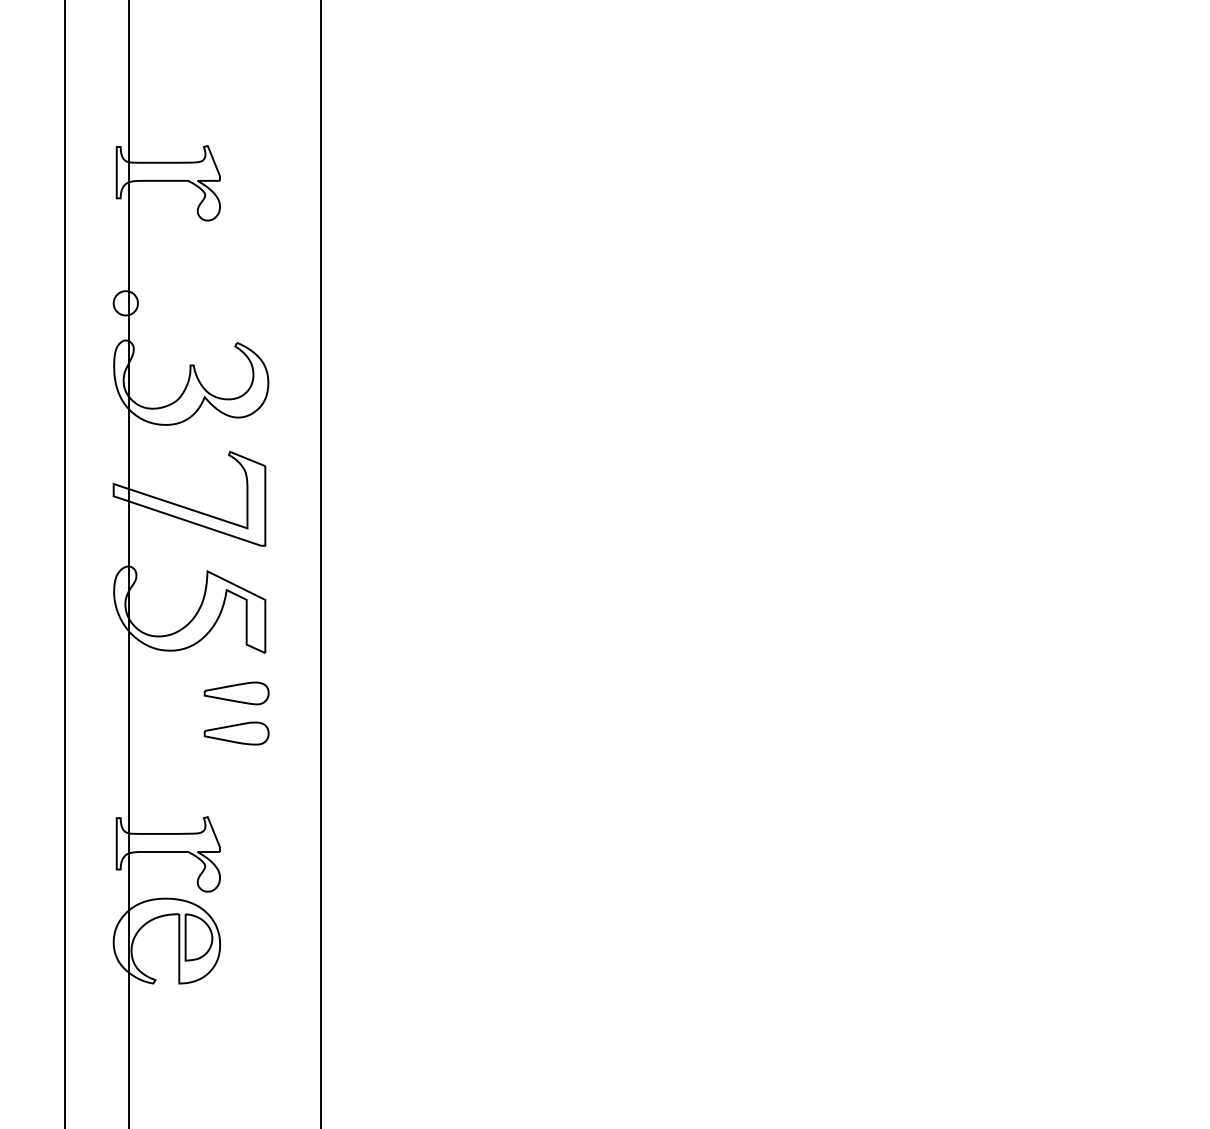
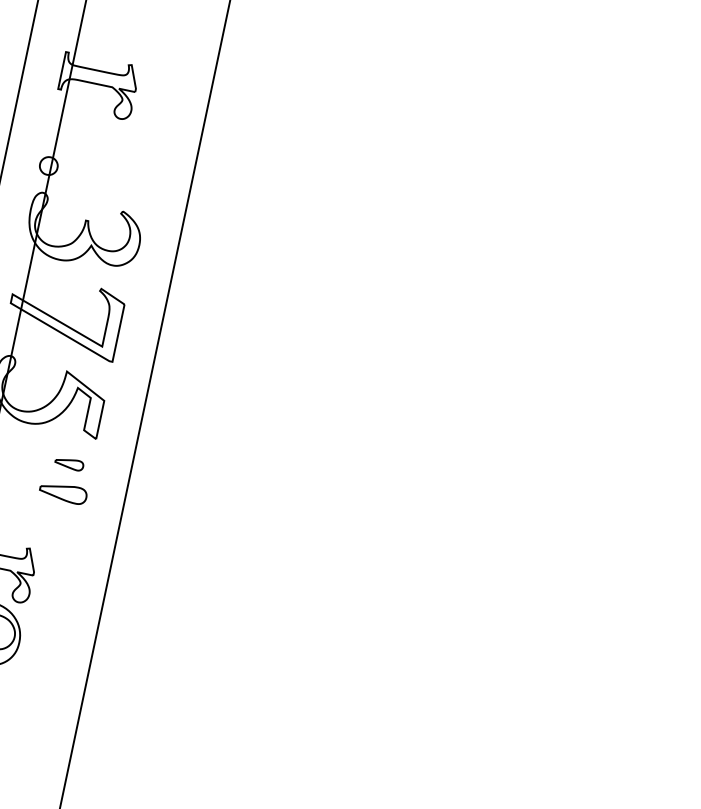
part: (236, 693) -> (69, 463), size x0.6

